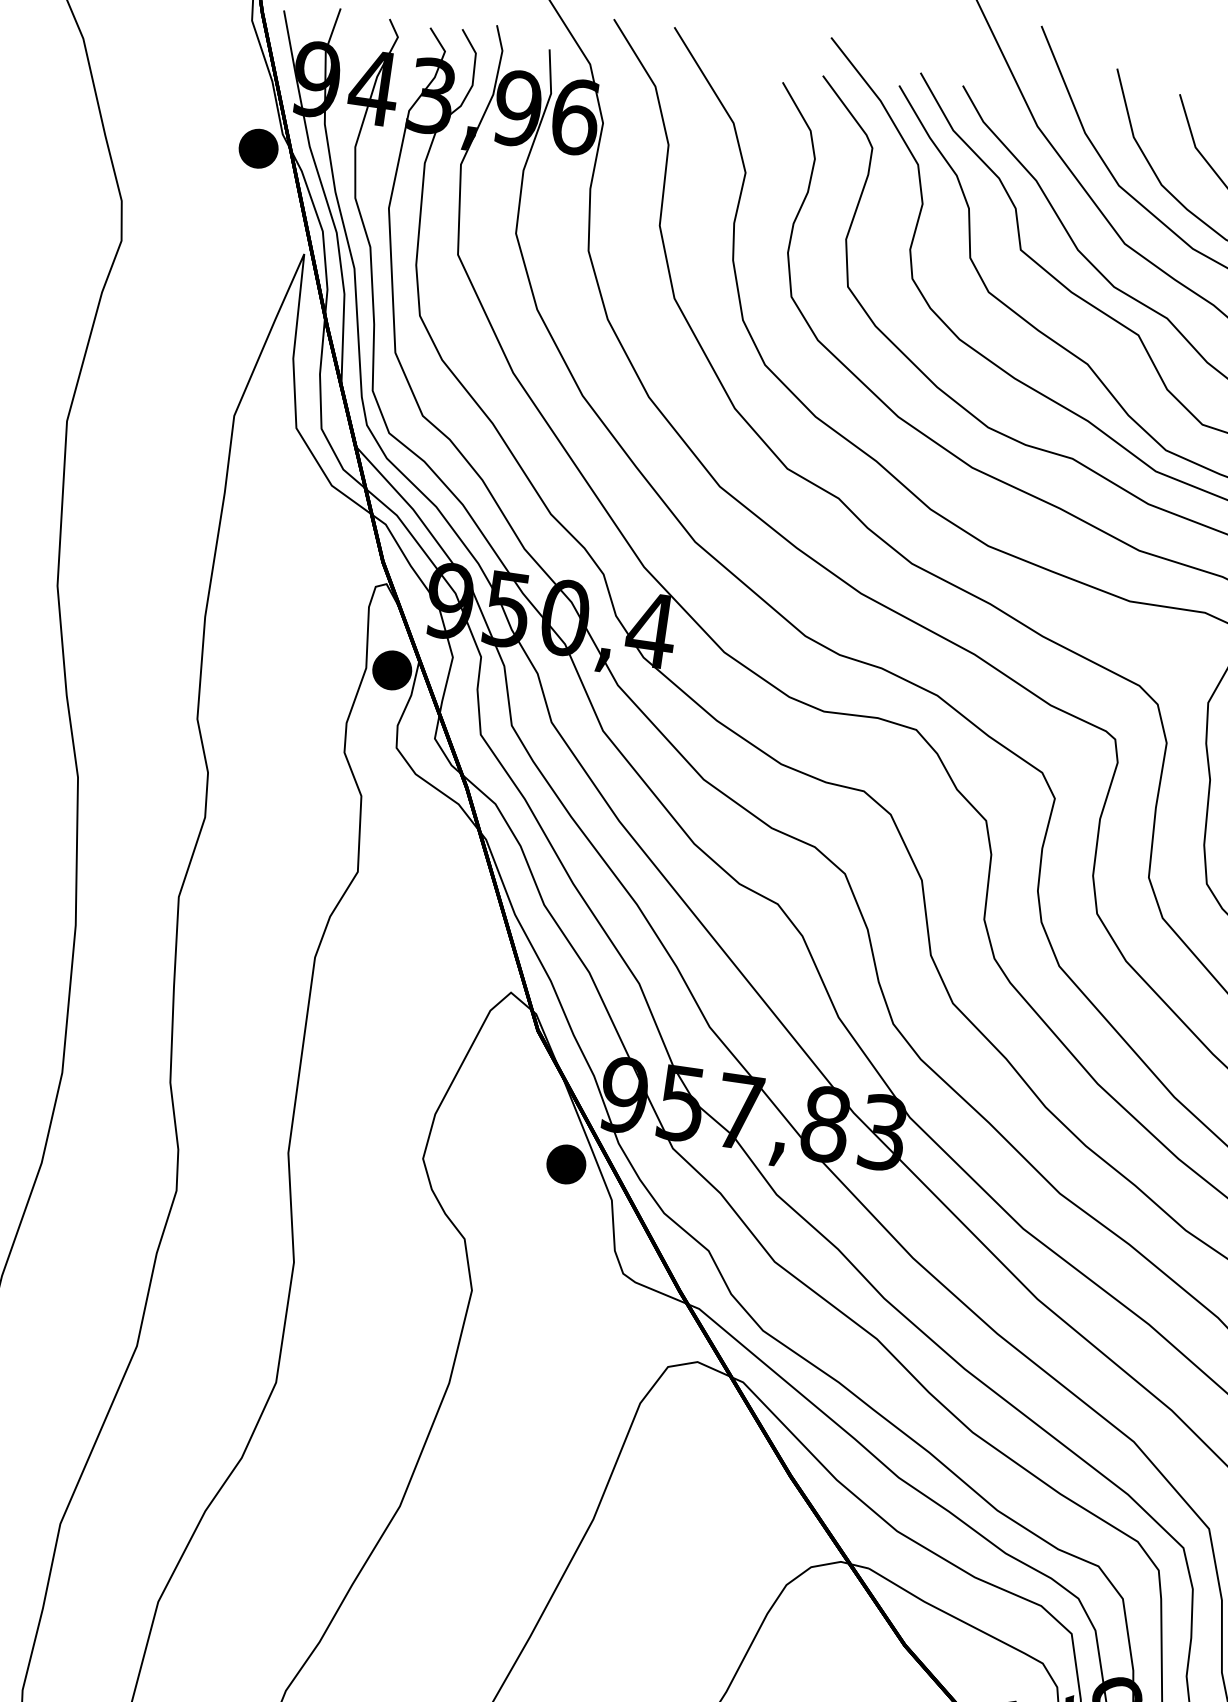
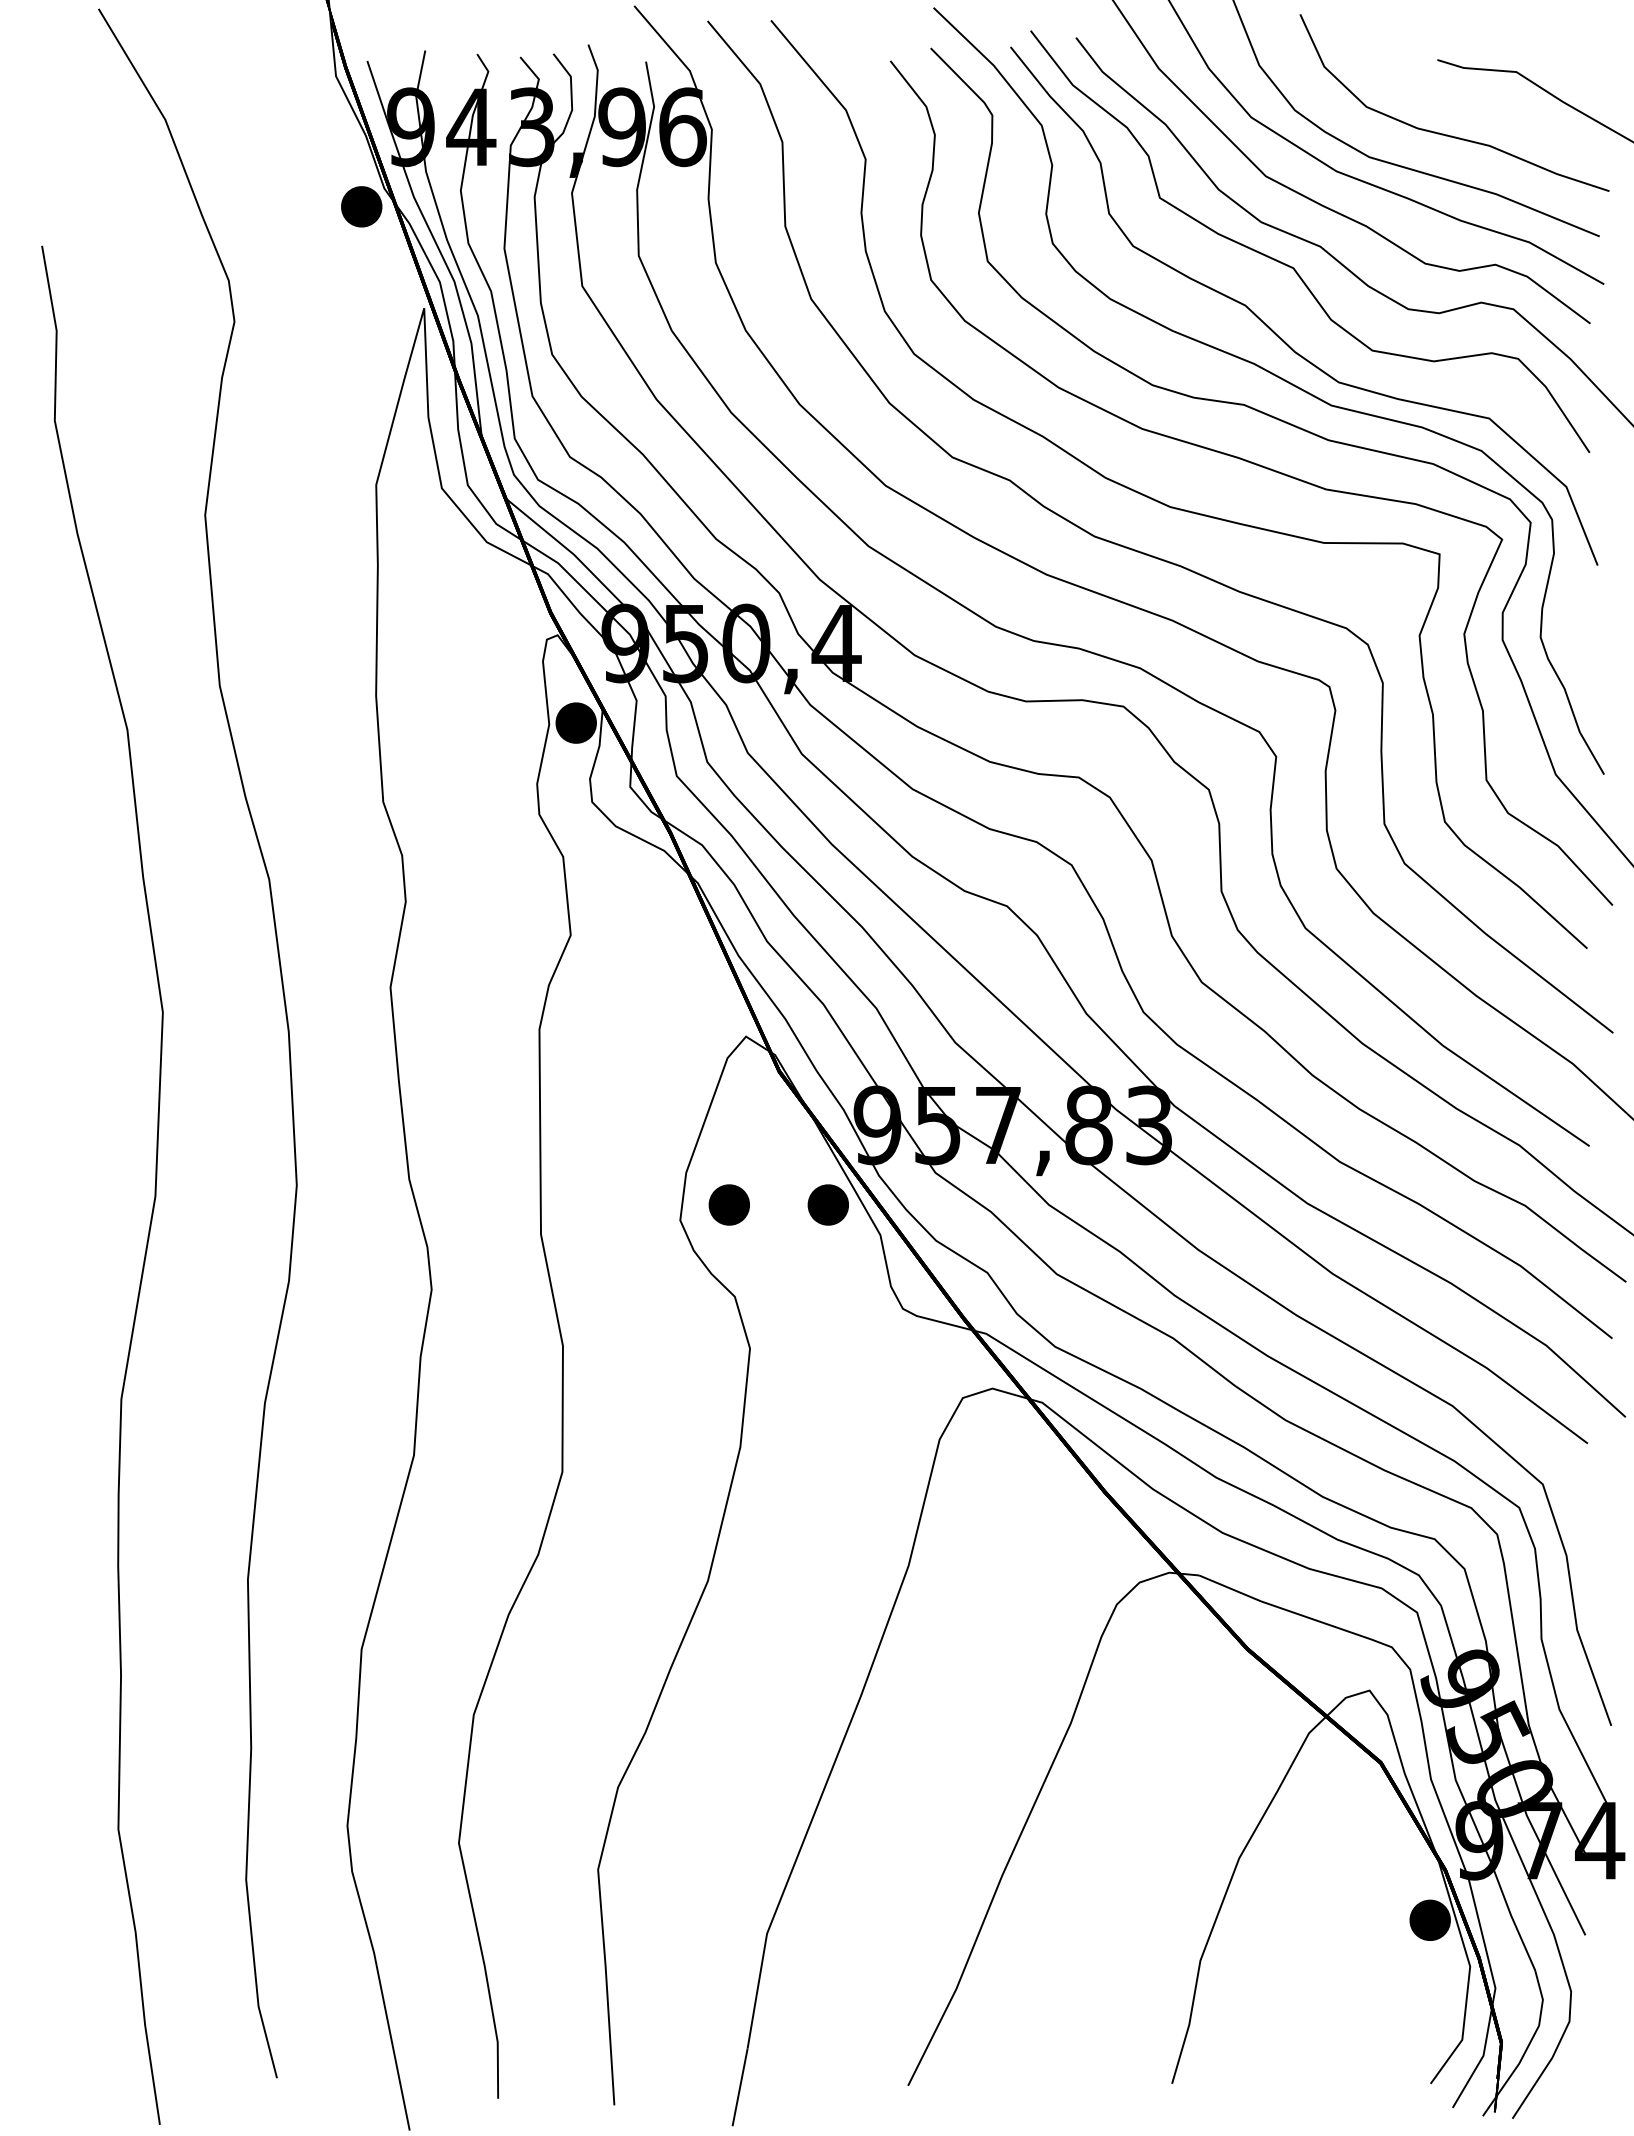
part: (471, 1150) -> (728, 1204), added

